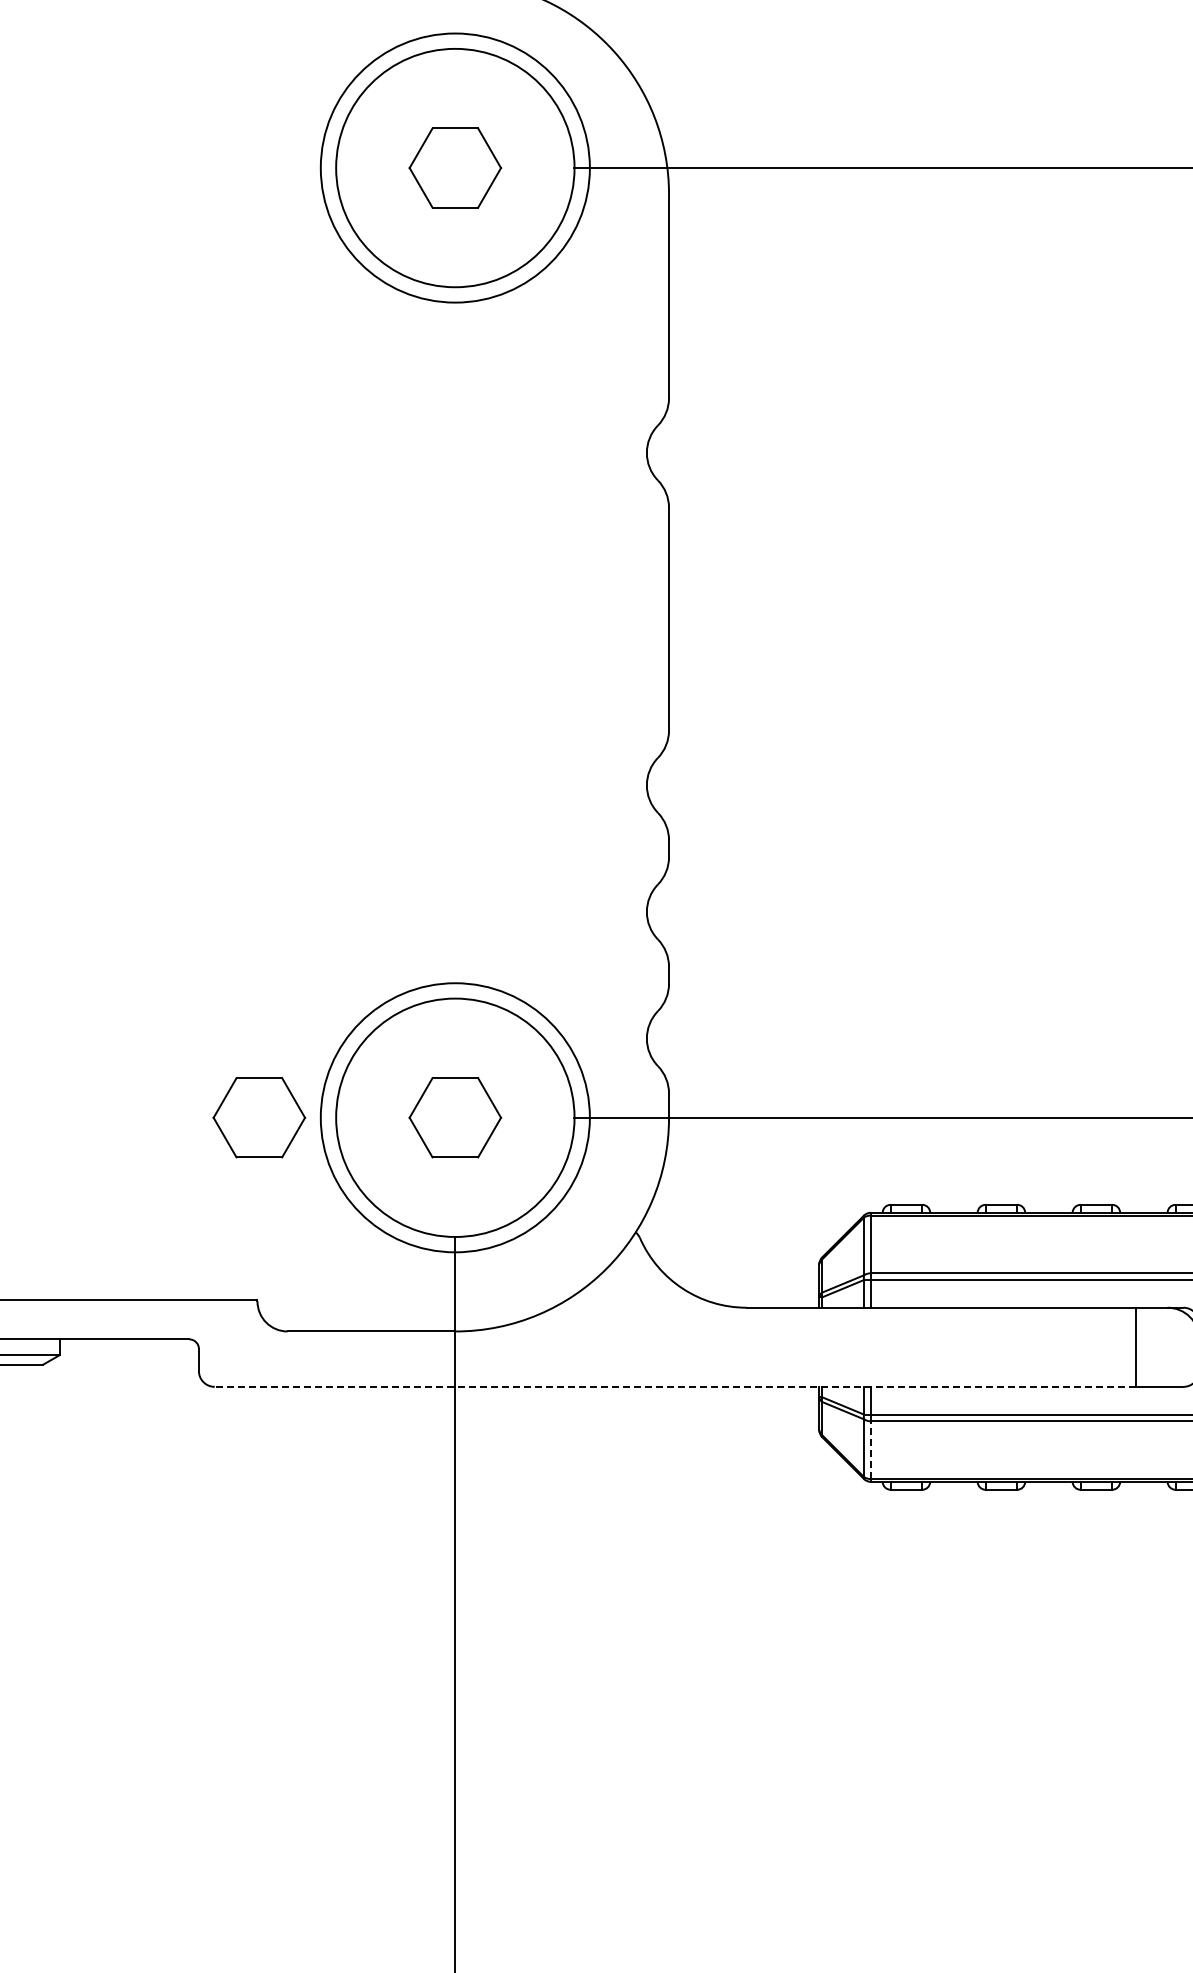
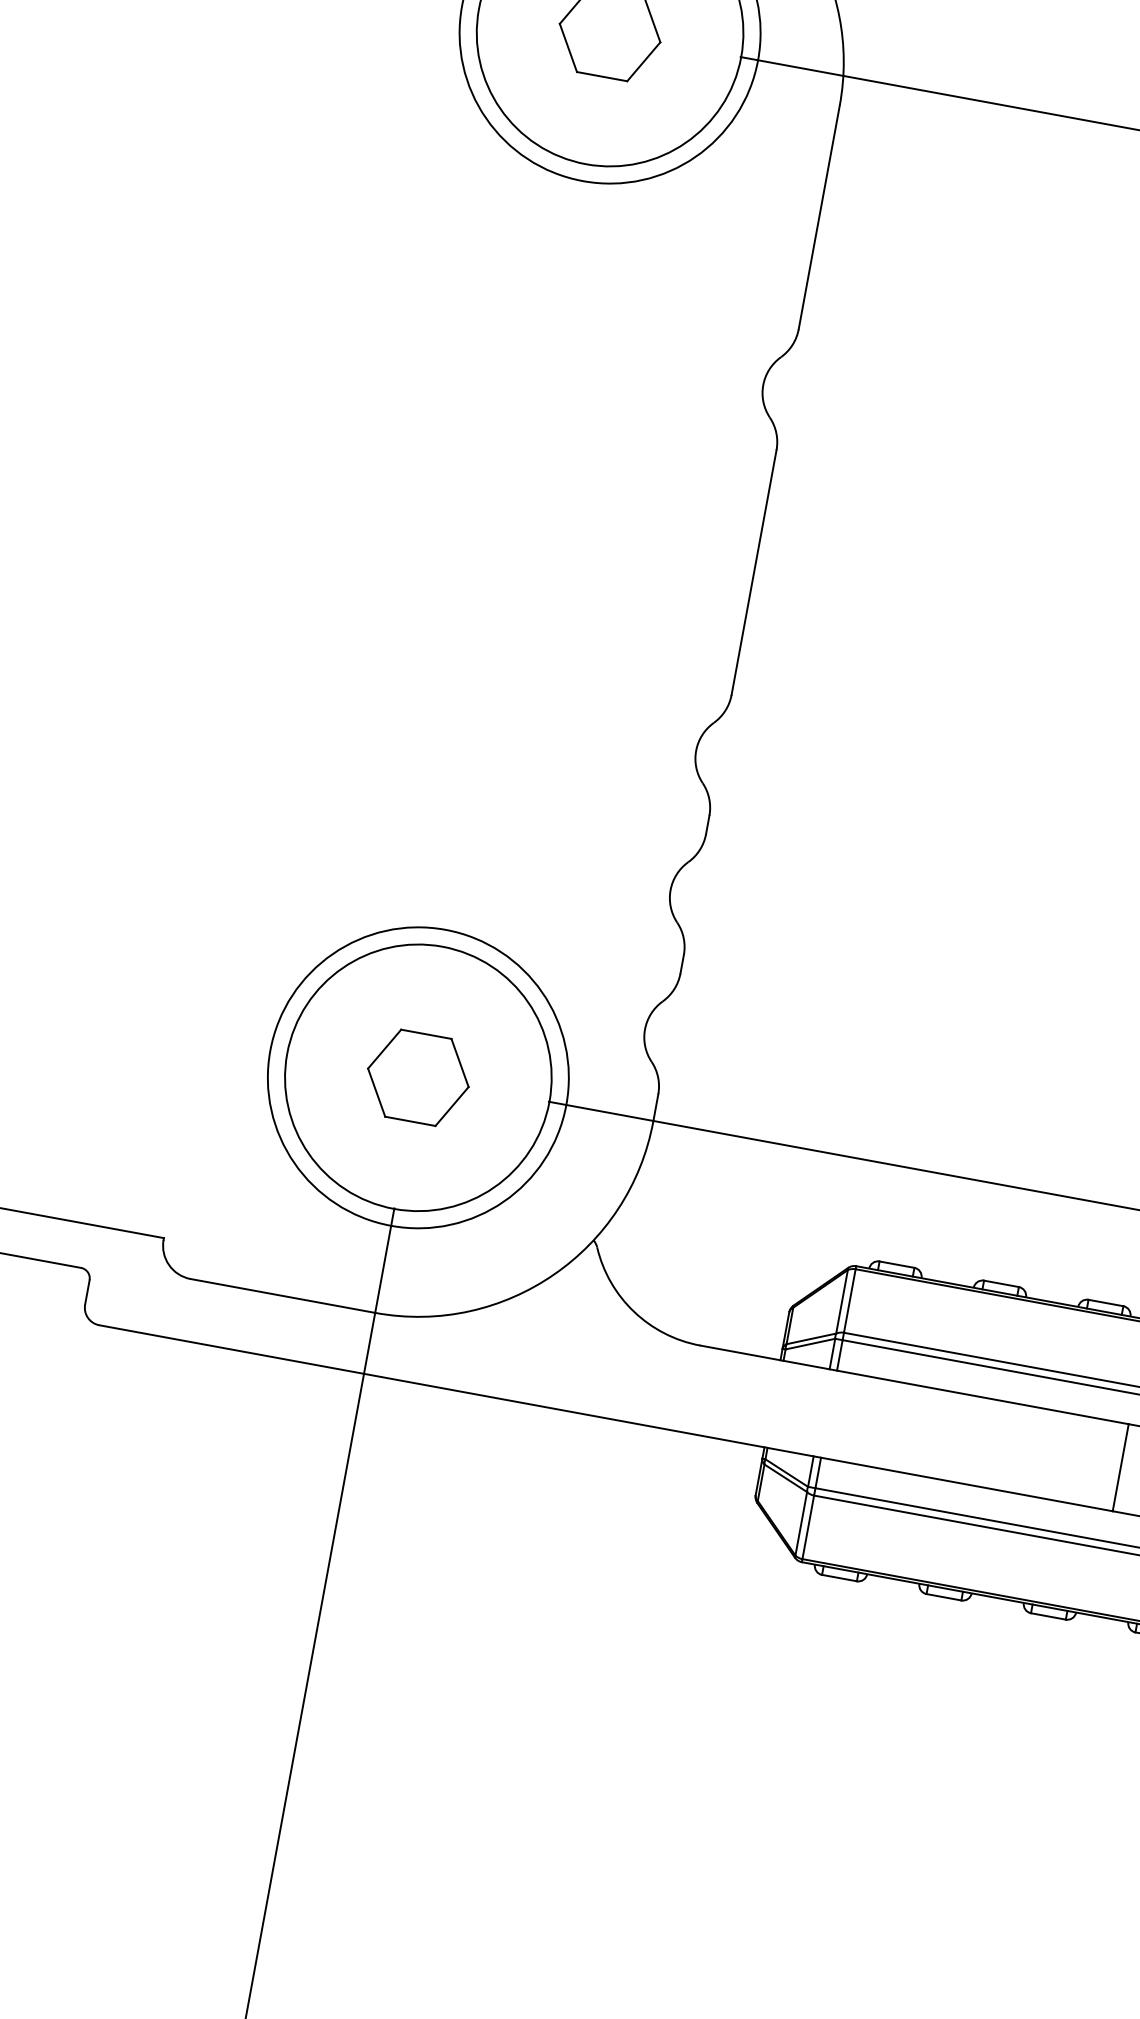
part: (259, 1117) -> (202, 1037), removed
line: (675, 1386) -> (606, 1417), dashed -> solid
line: (870, 1450) -> (807, 1527), dashed -> solid

